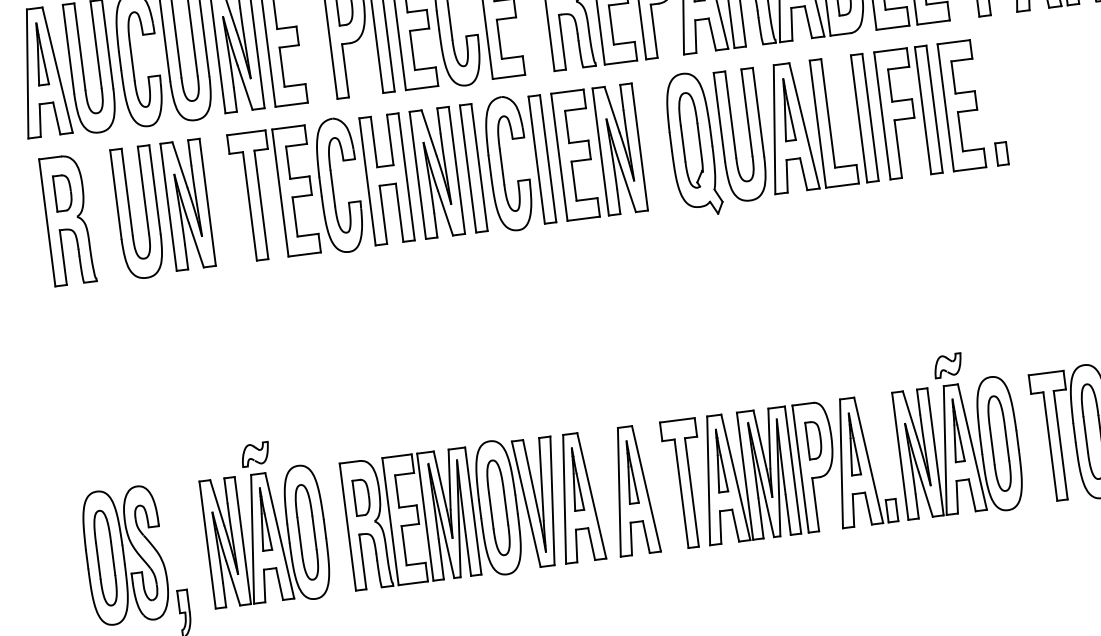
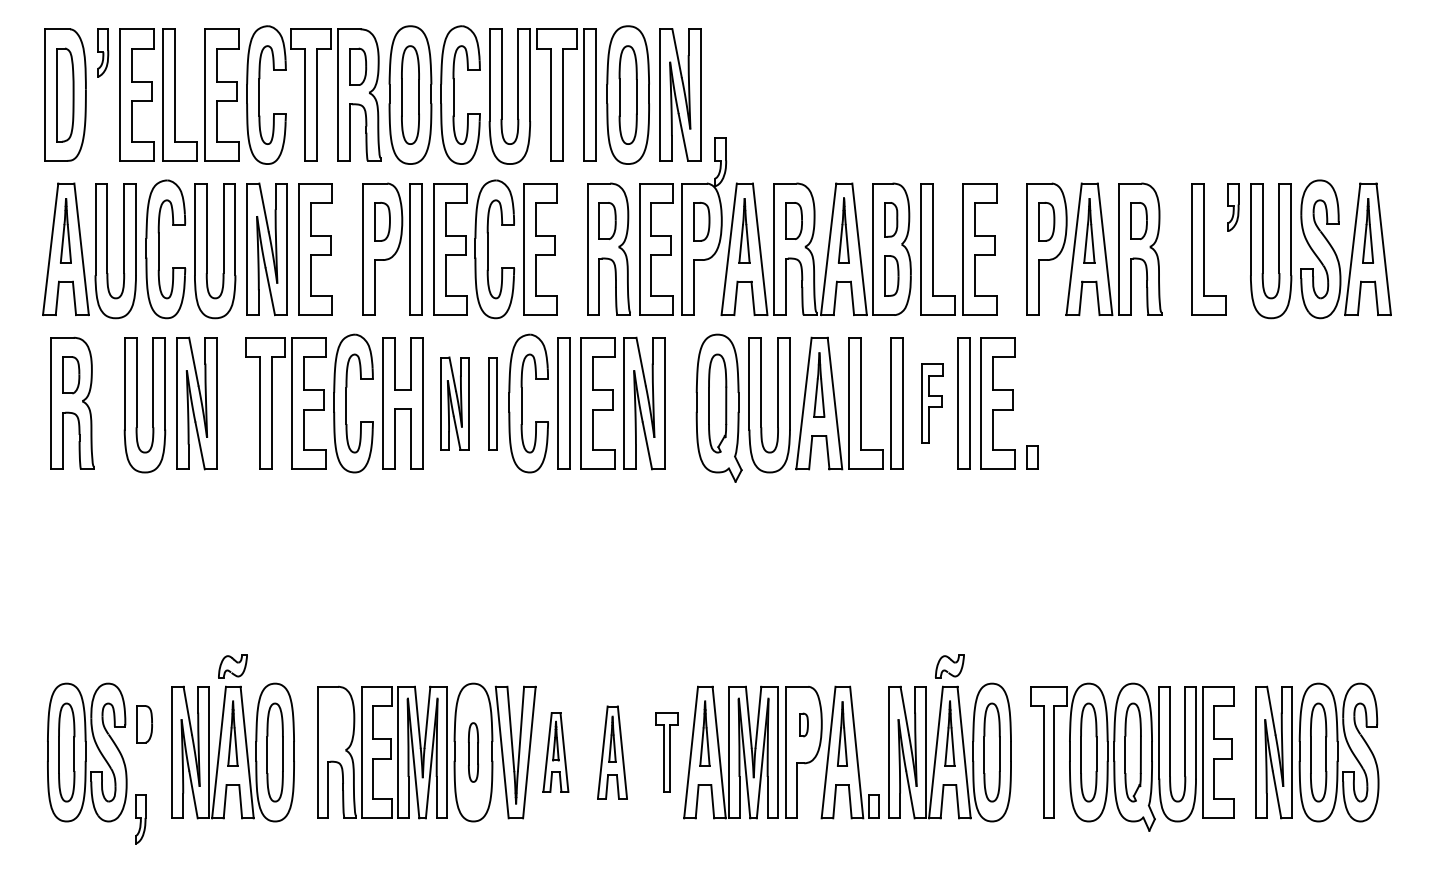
part: (898, 113) -> (932, 403), size x0.6
part: (473, 168) -> (492, 403), size x0.7
part: (436, 172) -> (454, 403), size x0.7
part: (813, 439) -> (803, 724), size x0.6
part: (684, 483) -> (666, 752), size x0.6
part: (632, 490) -> (612, 752), size x0.7
part: (361, 497) -> (144, 724), moved
part: (577, 497) -> (555, 752), size x0.6
part: (498, 507) -> (473, 752), size x0.6

